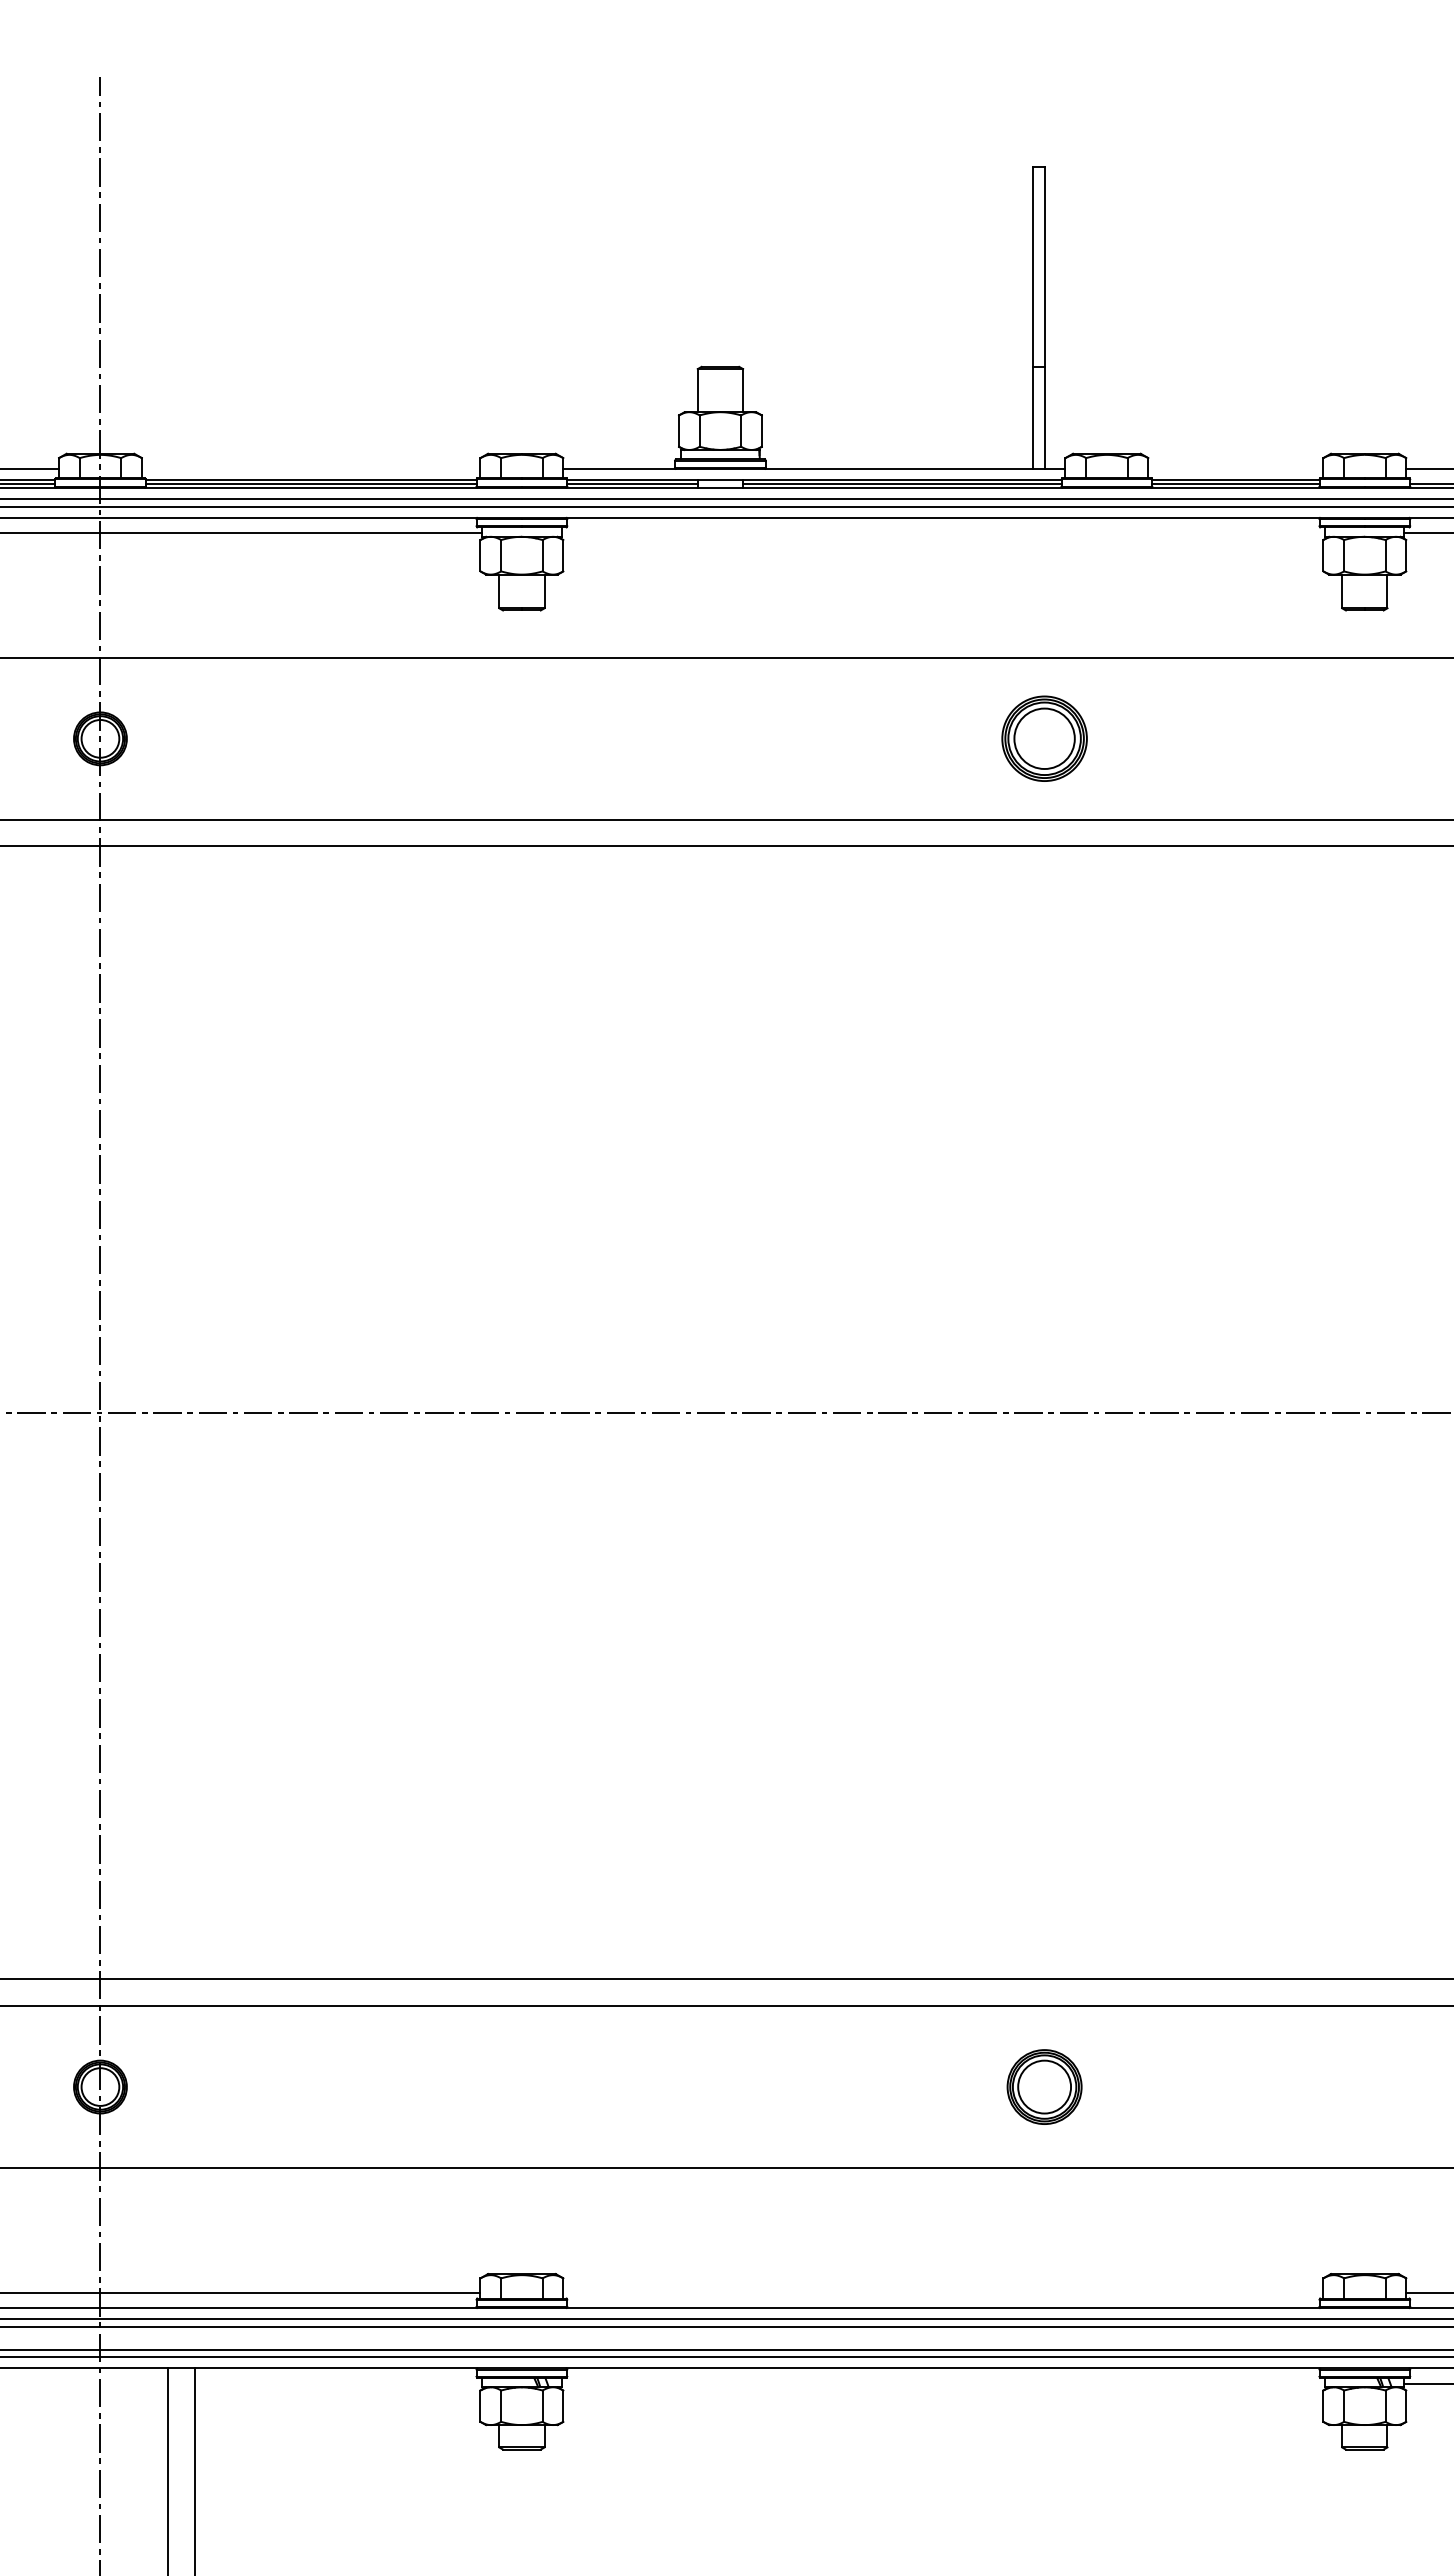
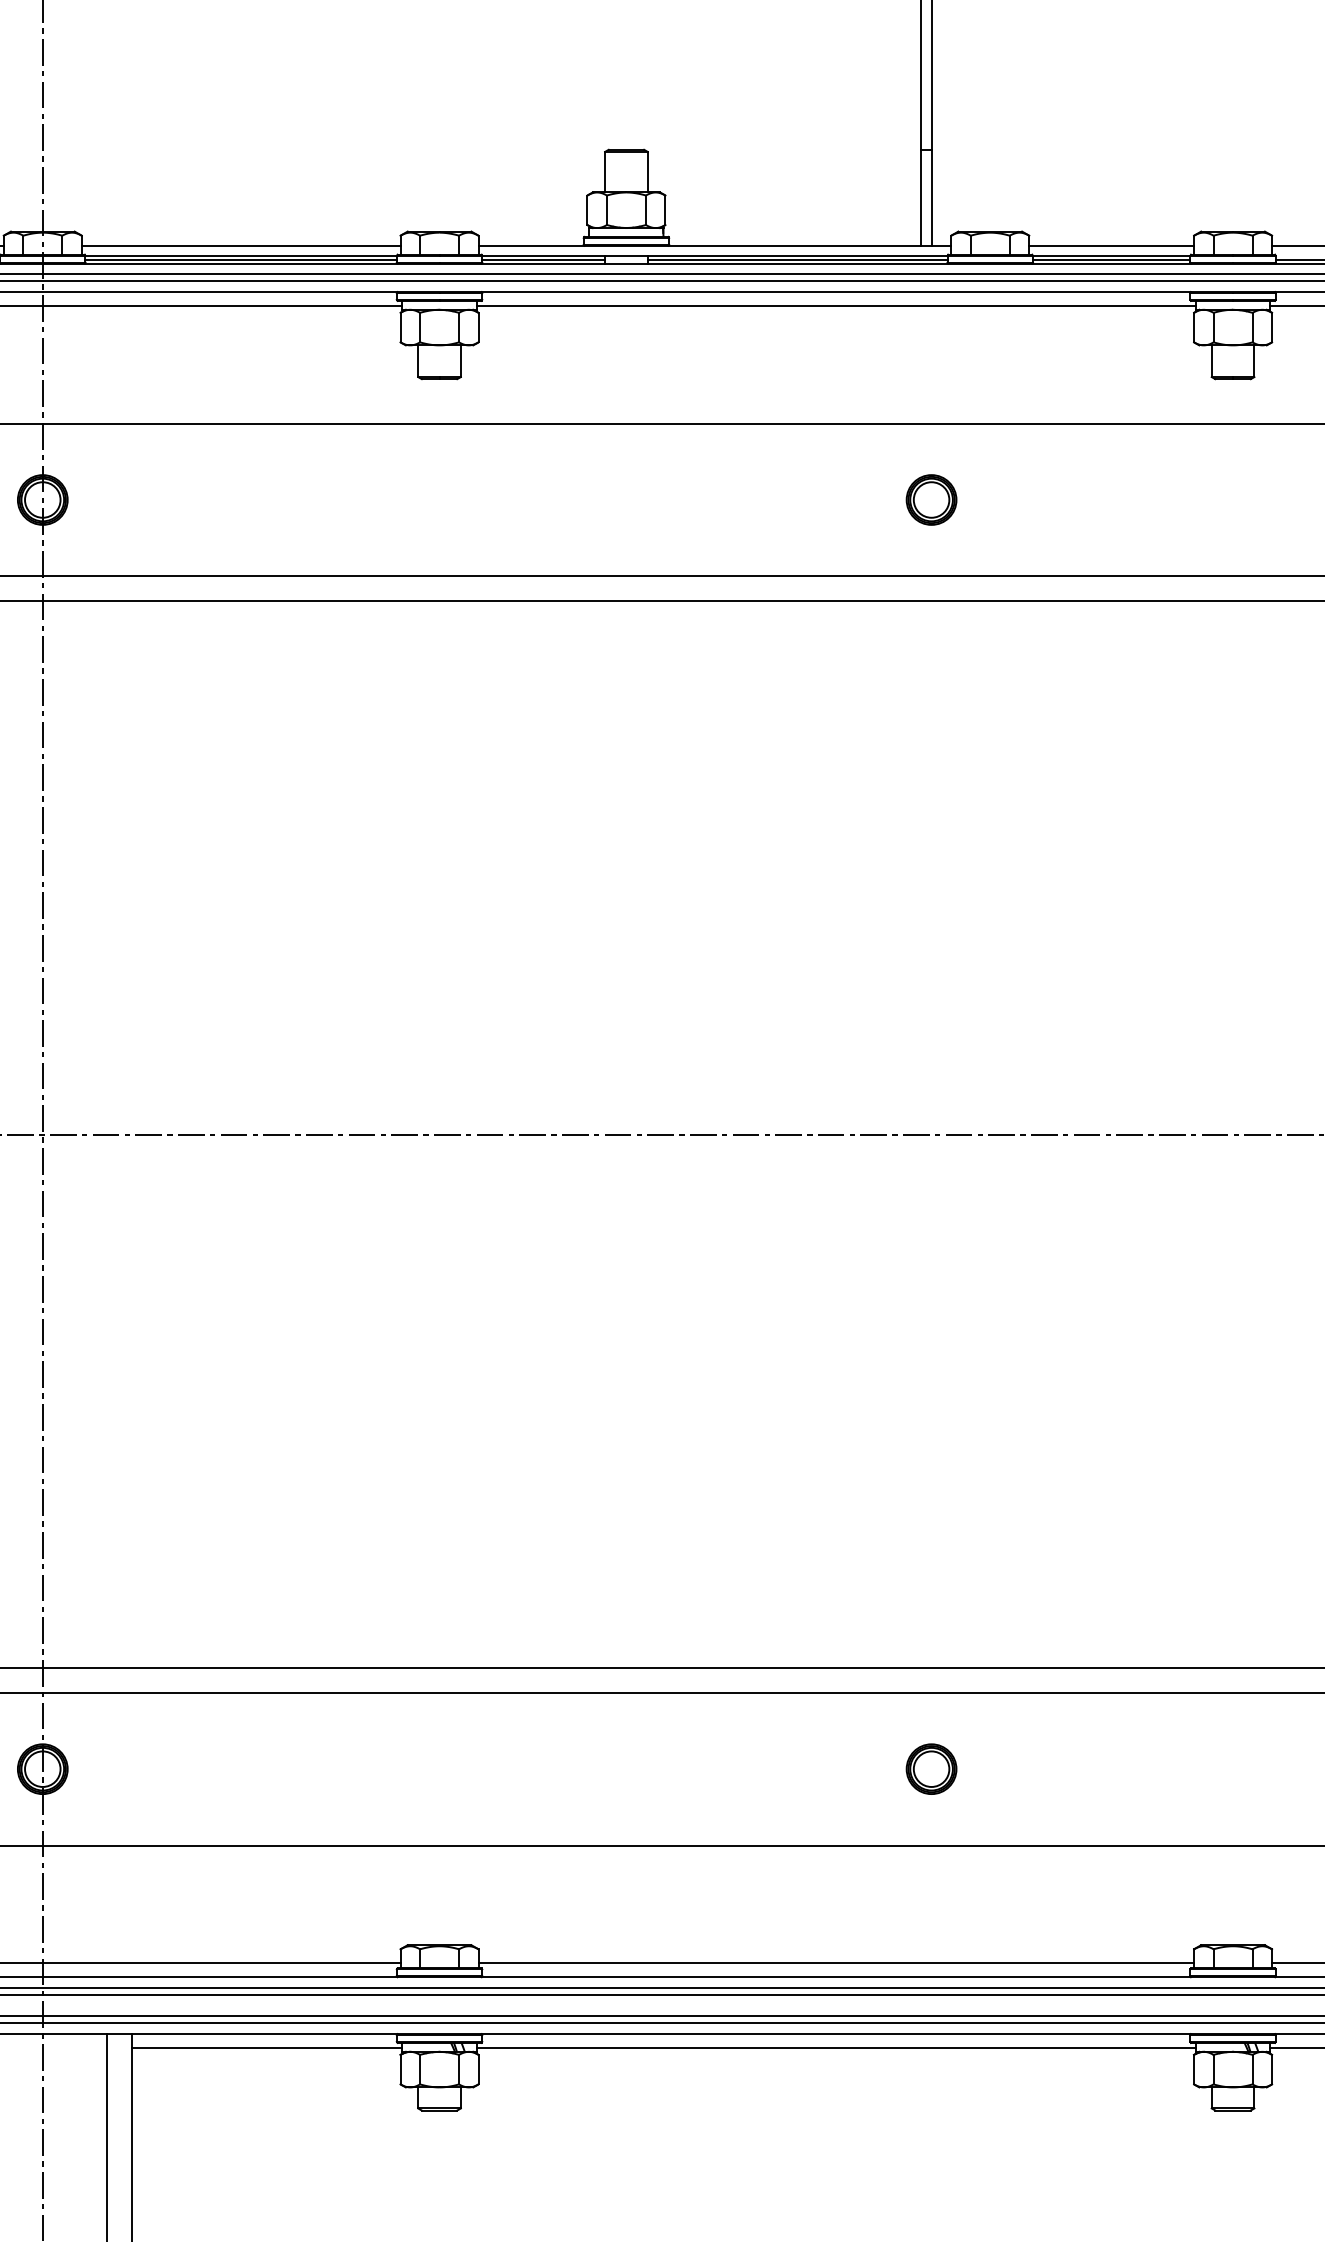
line: (310, 468) -> (240, 245), added
line: (1235, 468) -> (1111, 245), added
line: (943, 533) -> (836, 306), added
part: (1044, 738) -> (931, 499), size x0.62
part: (1044, 2086) -> (931, 1768), size x0.71
line: (943, 2292) -> (836, 1962), added
line: (338, 2383) -> (266, 2048), added
line: (943, 2383) -> (836, 2048), added

